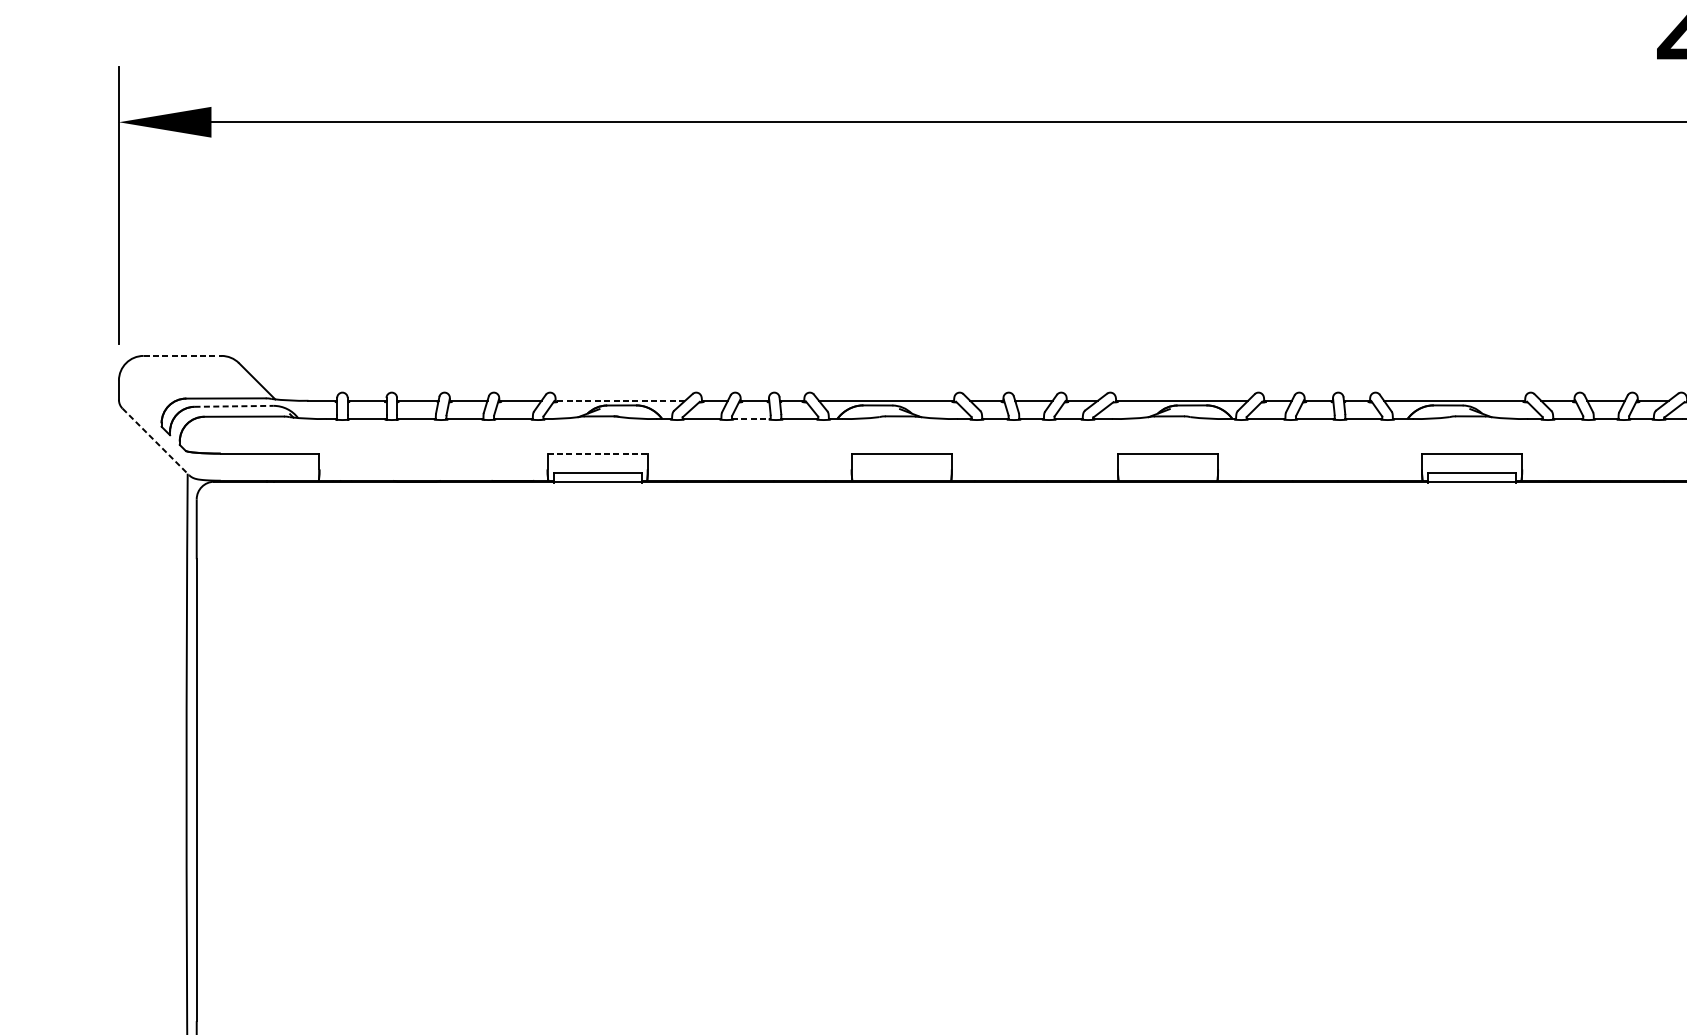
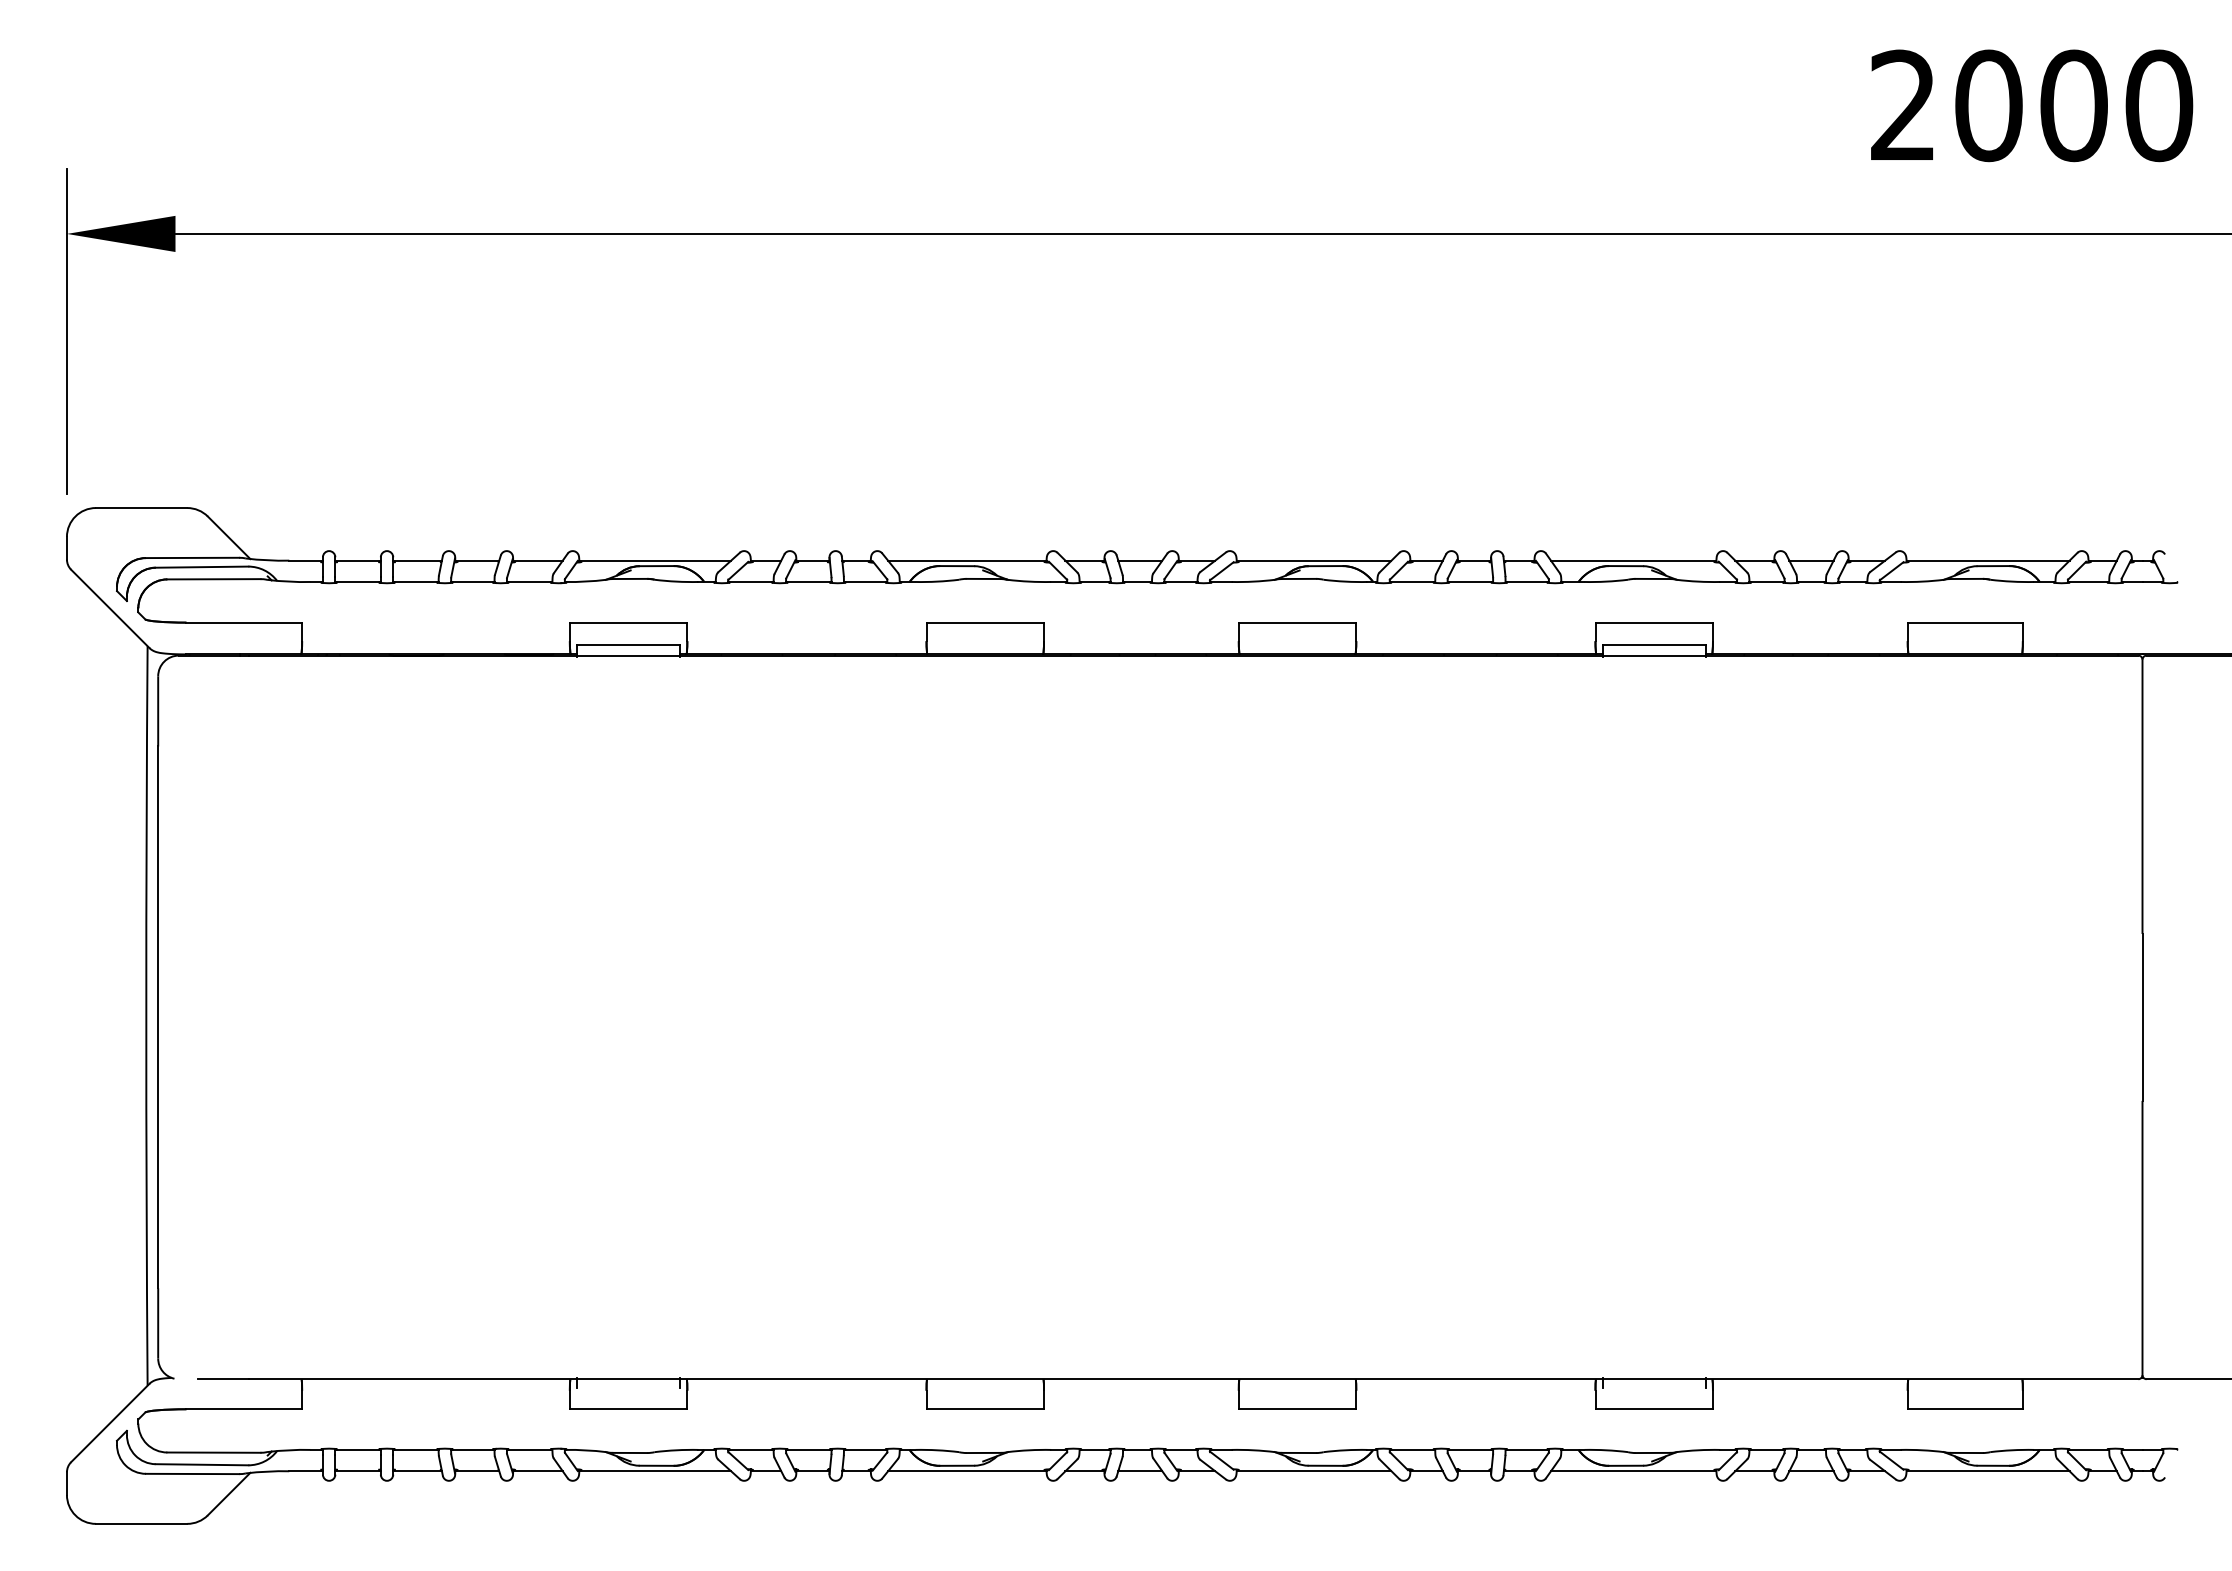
line: (182, 356) -> (141, 508), dashed -> solid
line: (620, 400) -> (655, 560), dashed -> solid
line: (234, 406) -> (202, 567), dashed -> solid
line: (751, 419) -> (808, 582), dashed -> solid
line: (156, 442) -> (110, 609), dashed -> solid
line: (597, 453) -> (628, 622), dashed -> solid

